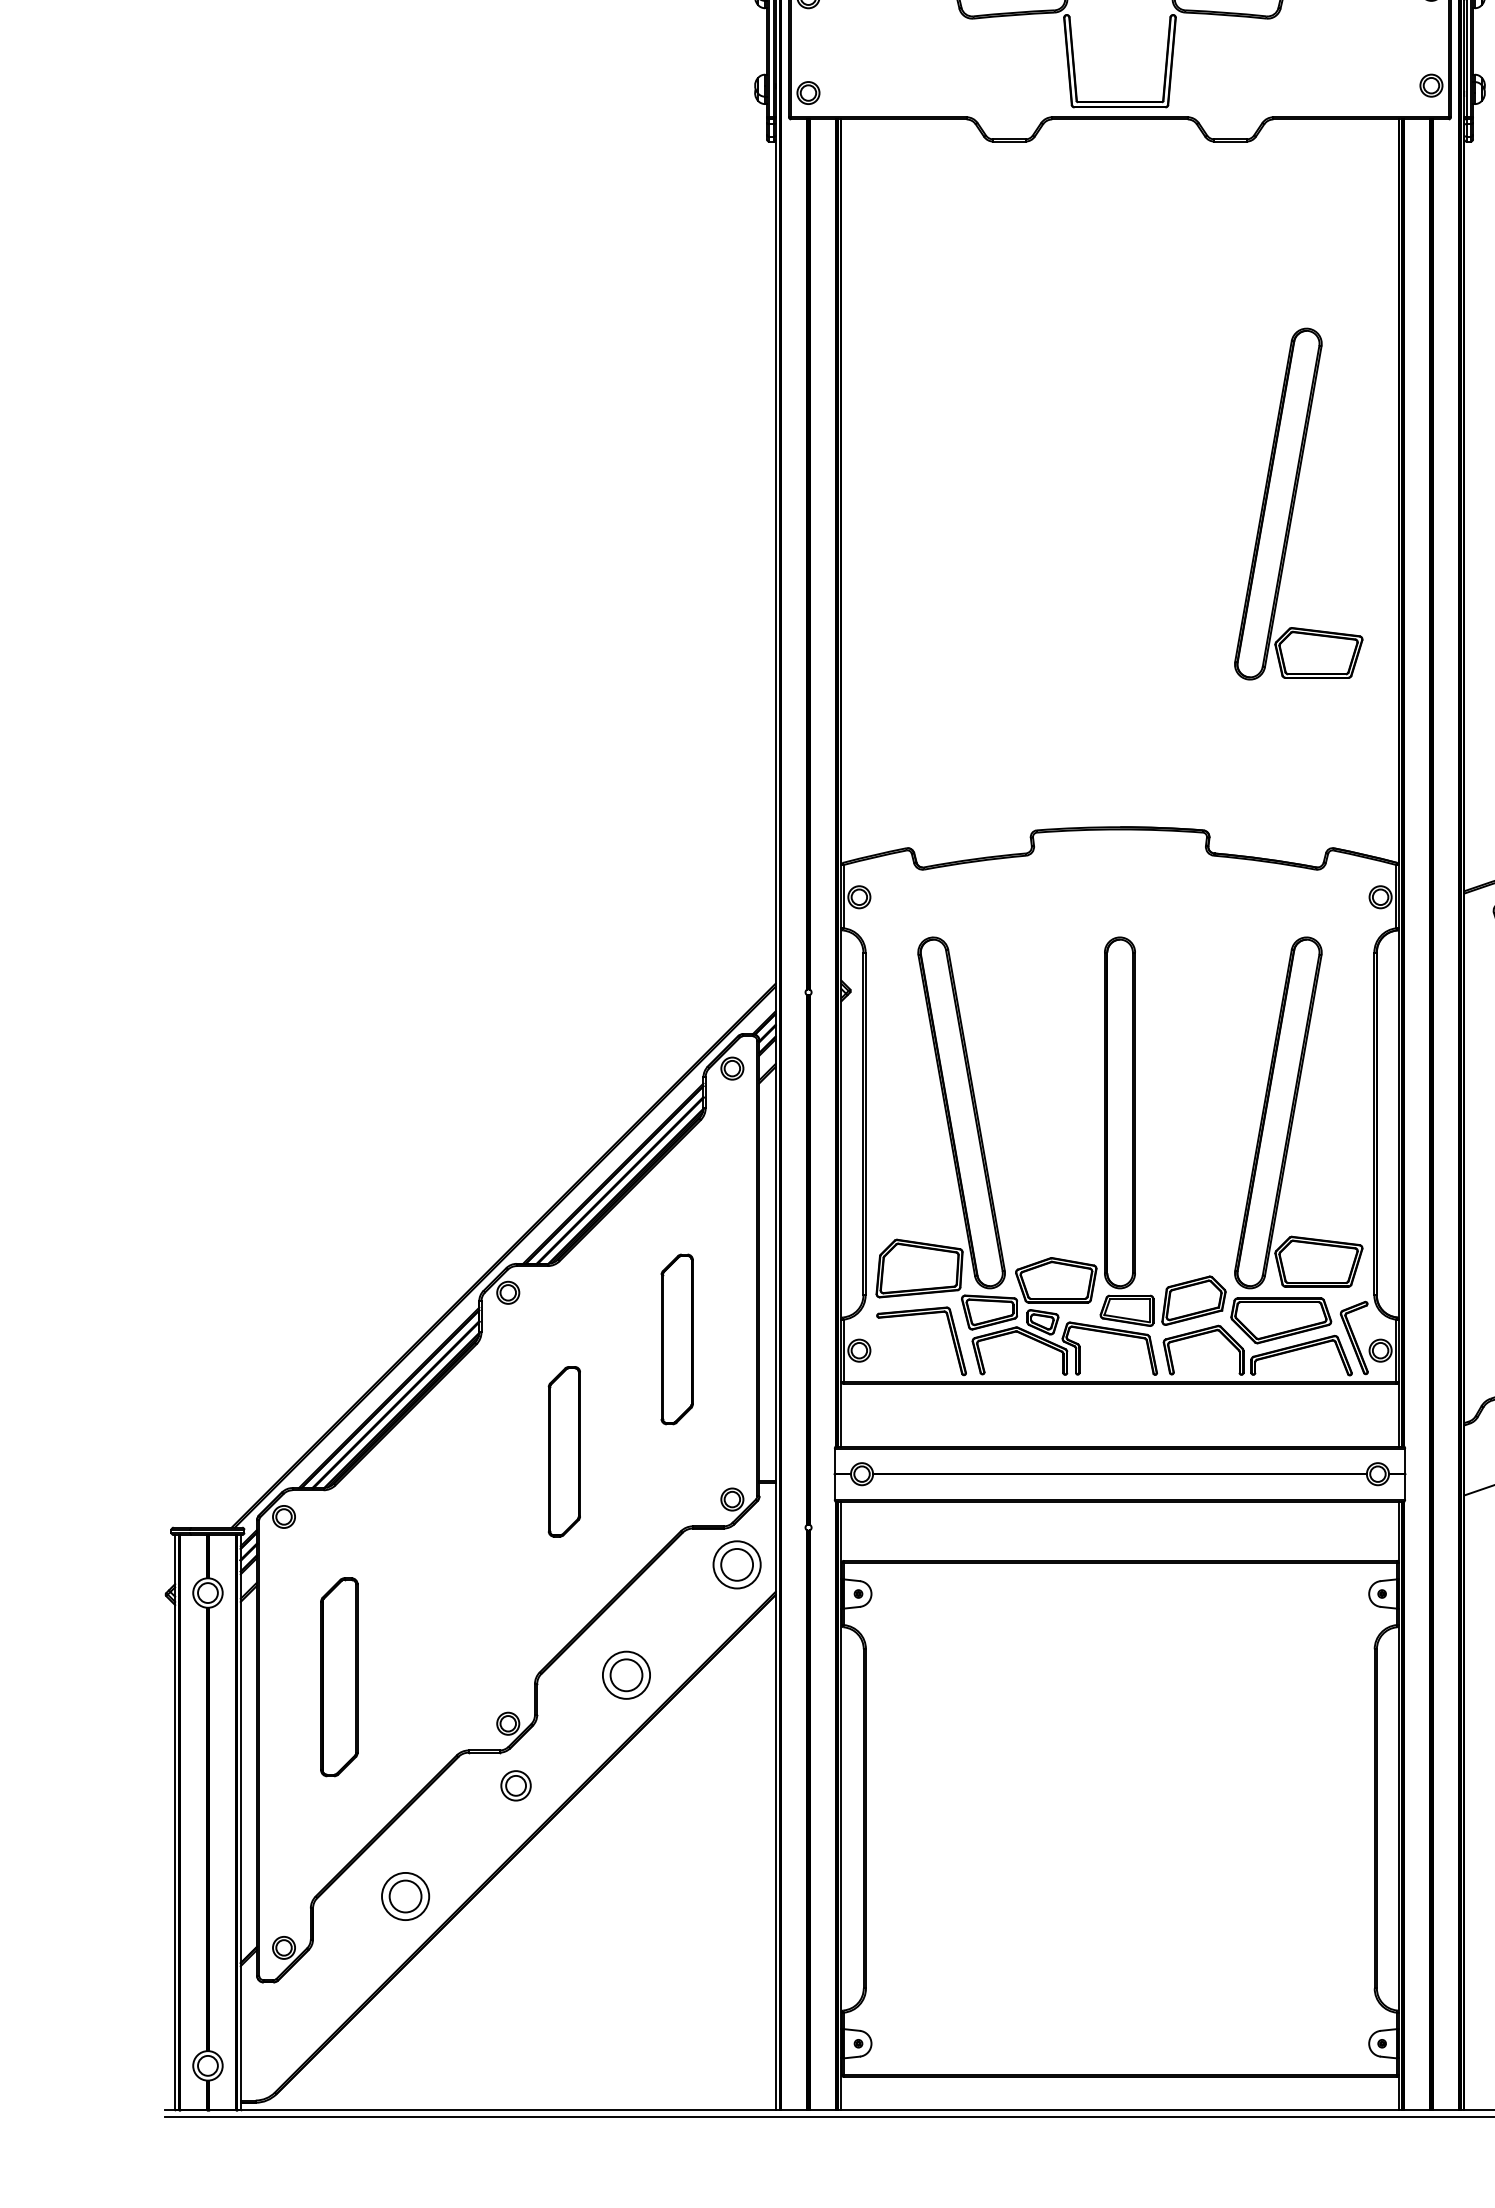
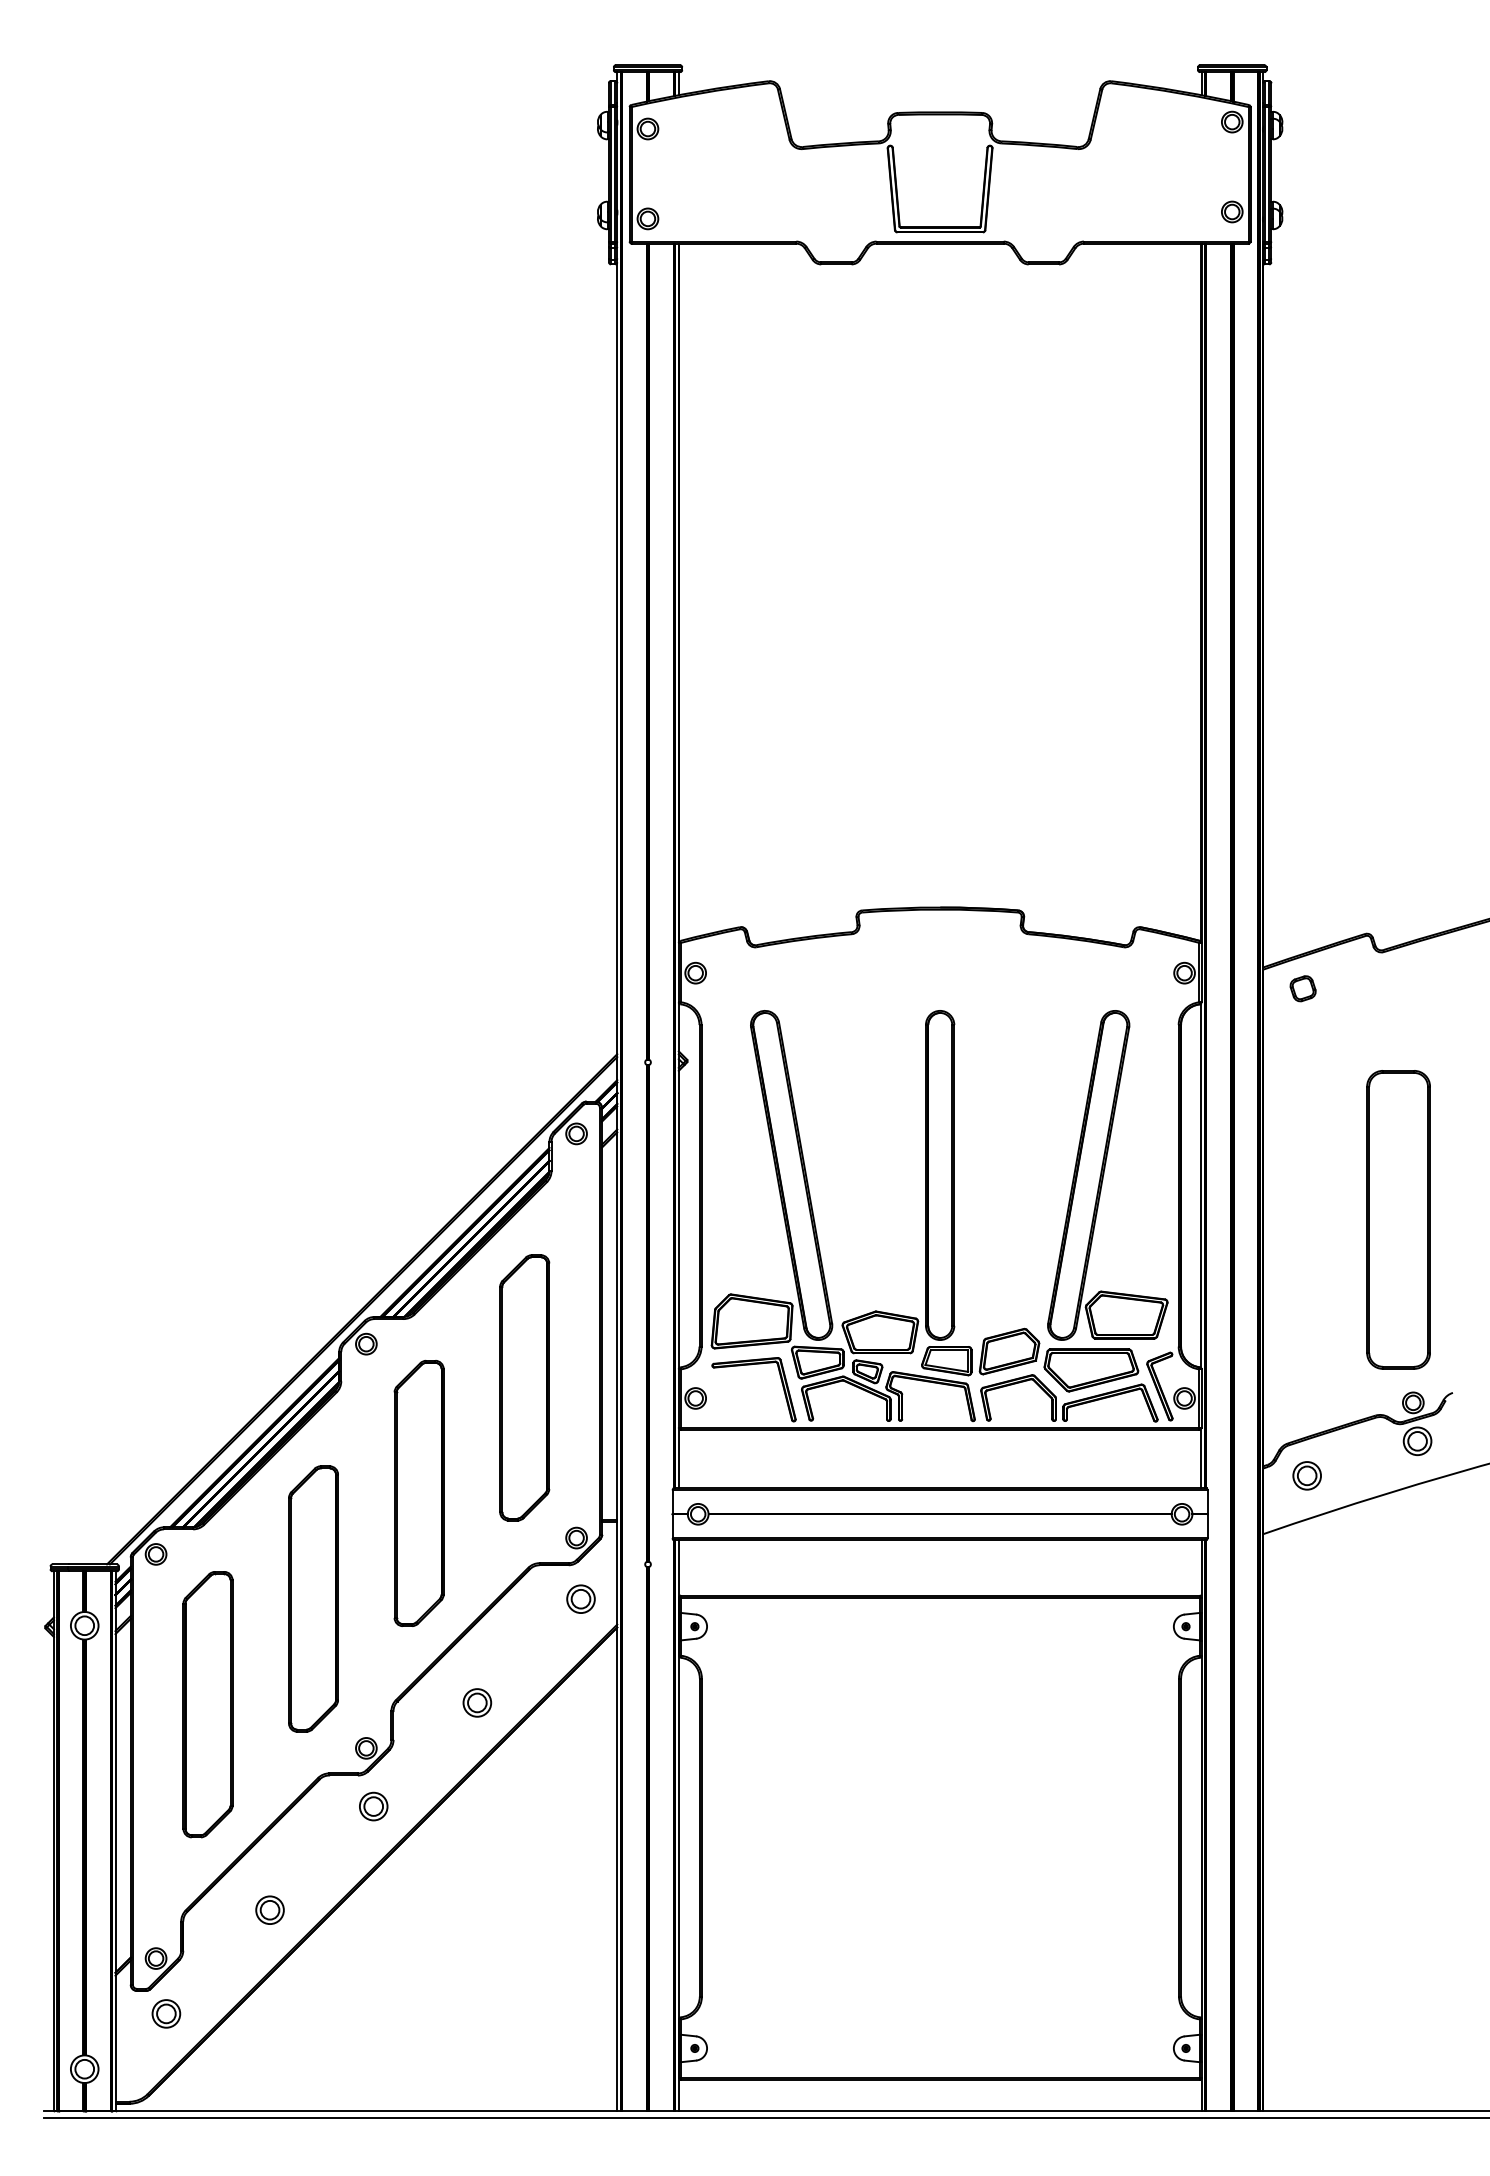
part: (1298, 504) -> (1107, 604), removed
part: (676, 1339) -> (524, 1387), size x1.67
part: (563, 1450) -> (418, 1492), size x1.67
part: (451, 1563) -> (313, 1598), added
part: (736, 1563) -> (580, 1598), size x0.62
part: (626, 1674) -> (477, 1702), size x0.62
part: (338, 1676) -> (207, 1704), size x1.43
part: (404, 1895) -> (269, 1909), size x0.62
part: (295, 2006) -> (166, 2013), added

